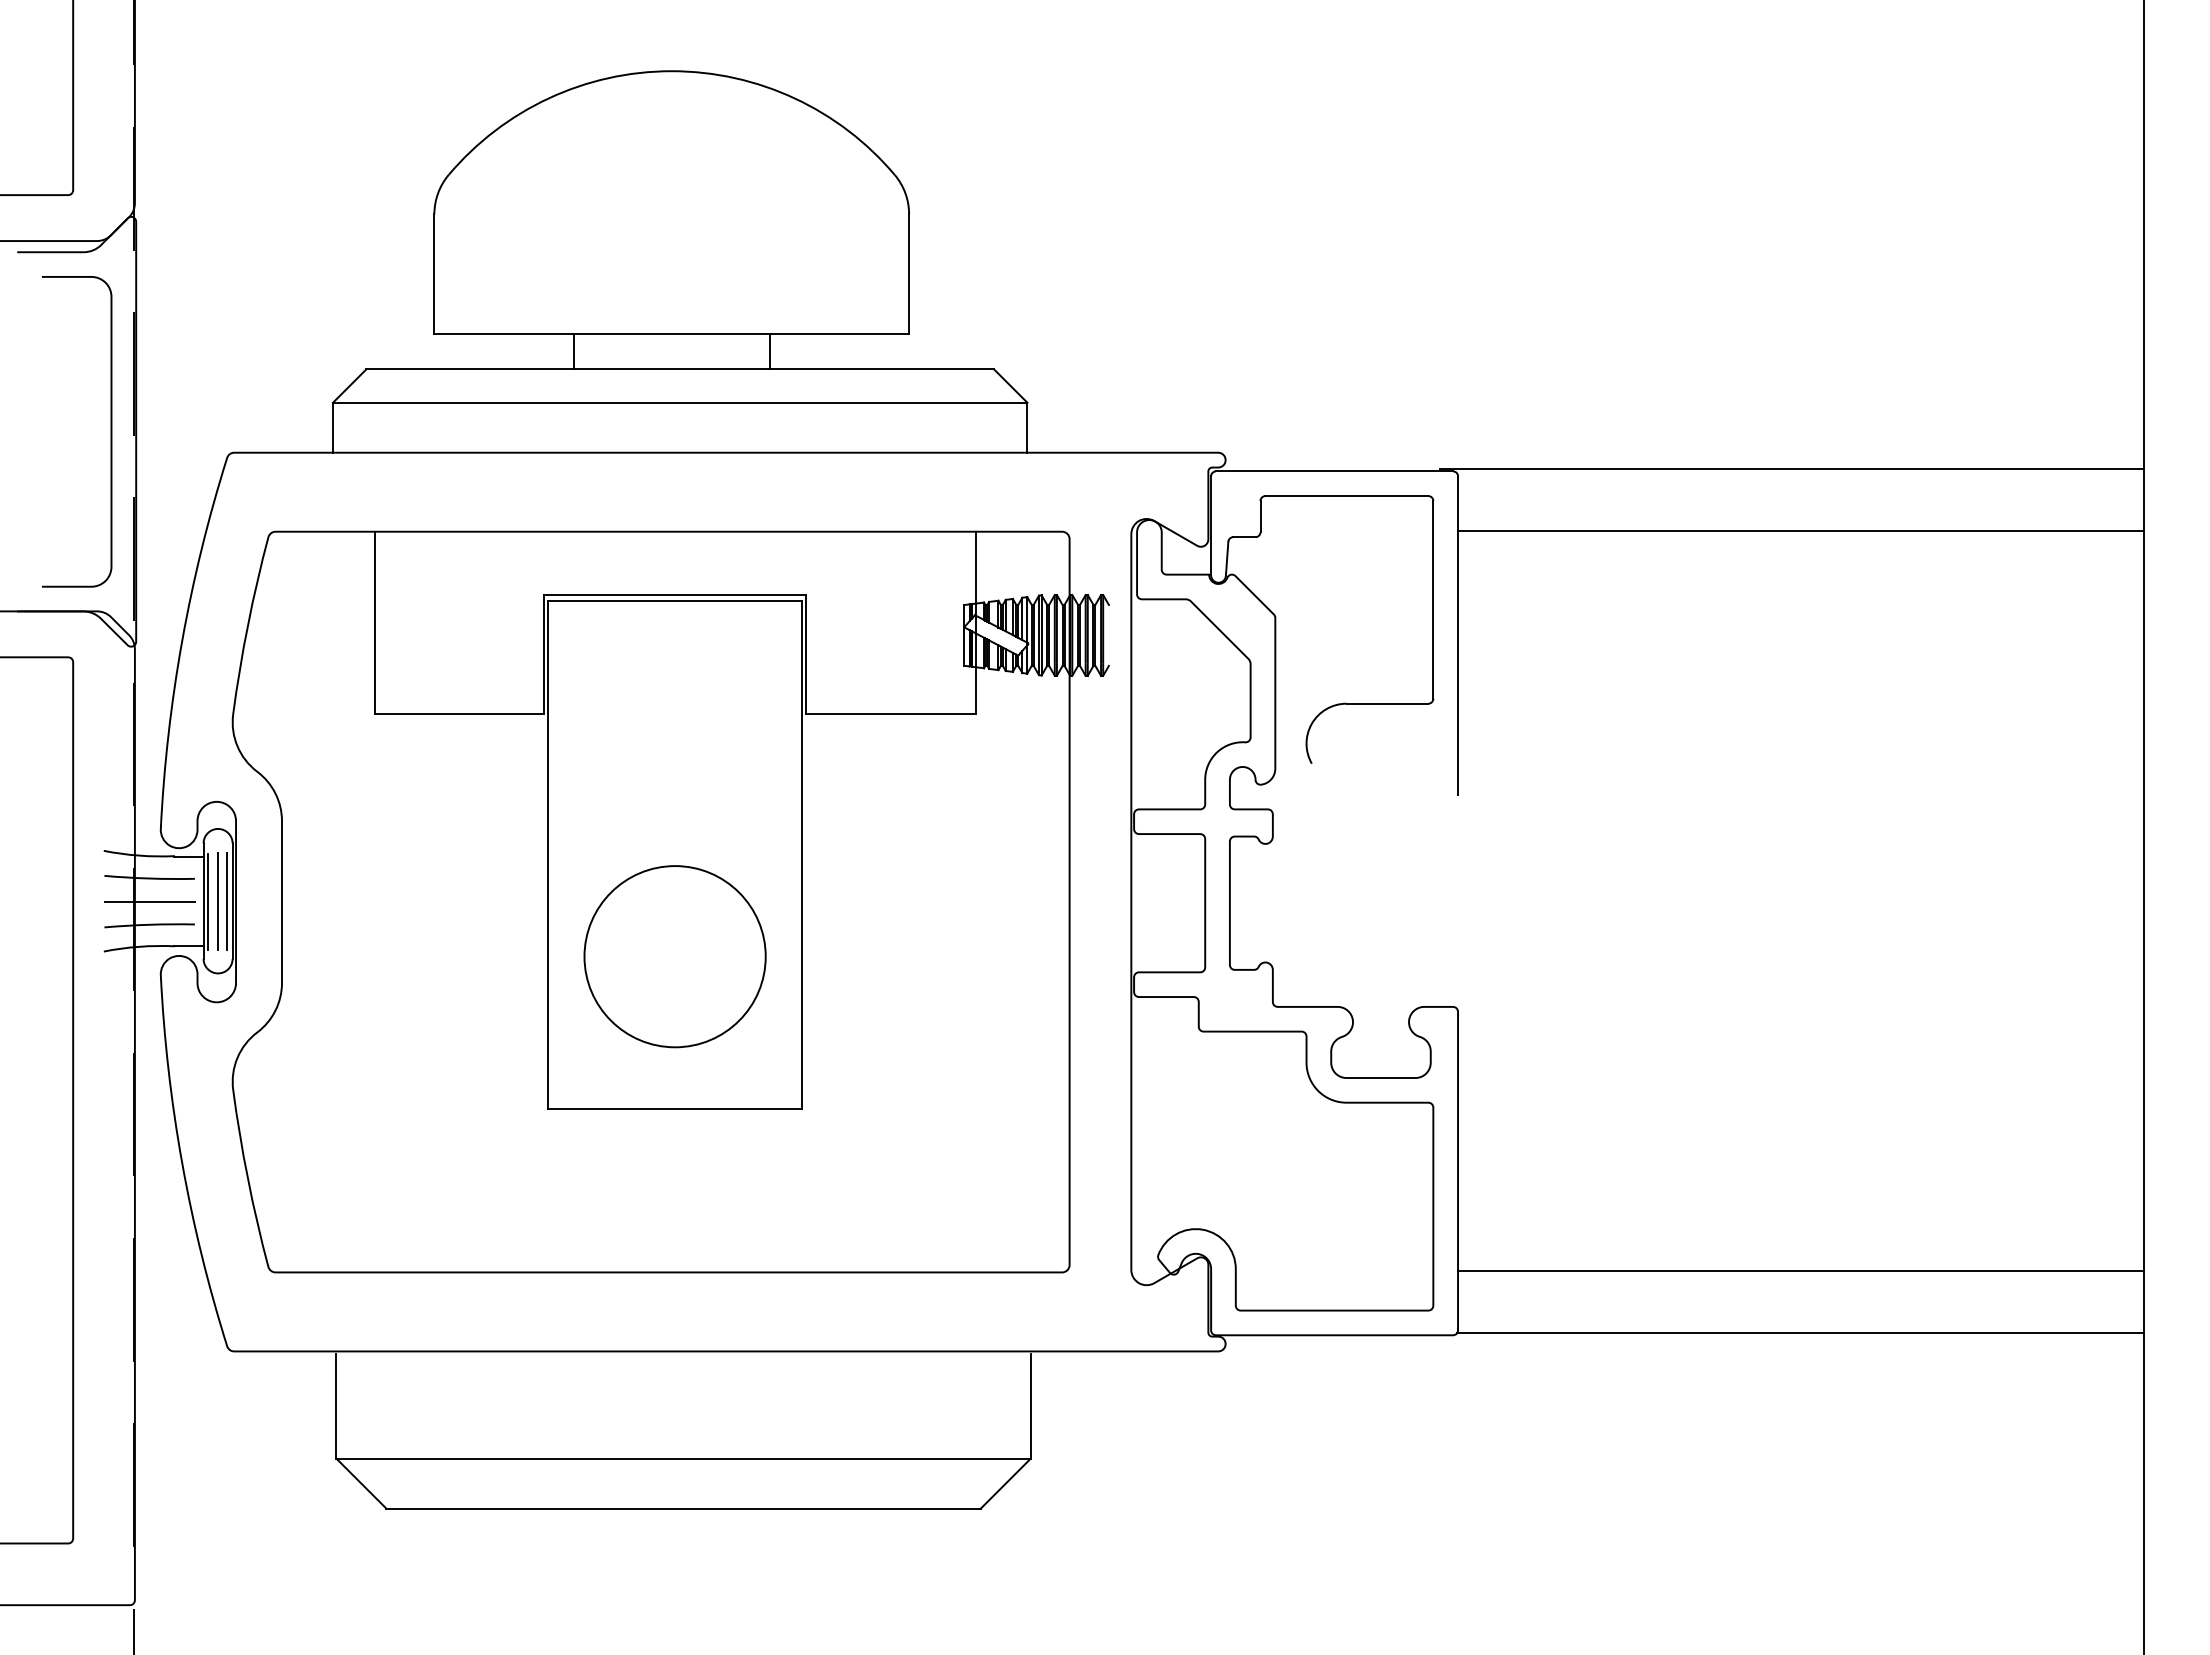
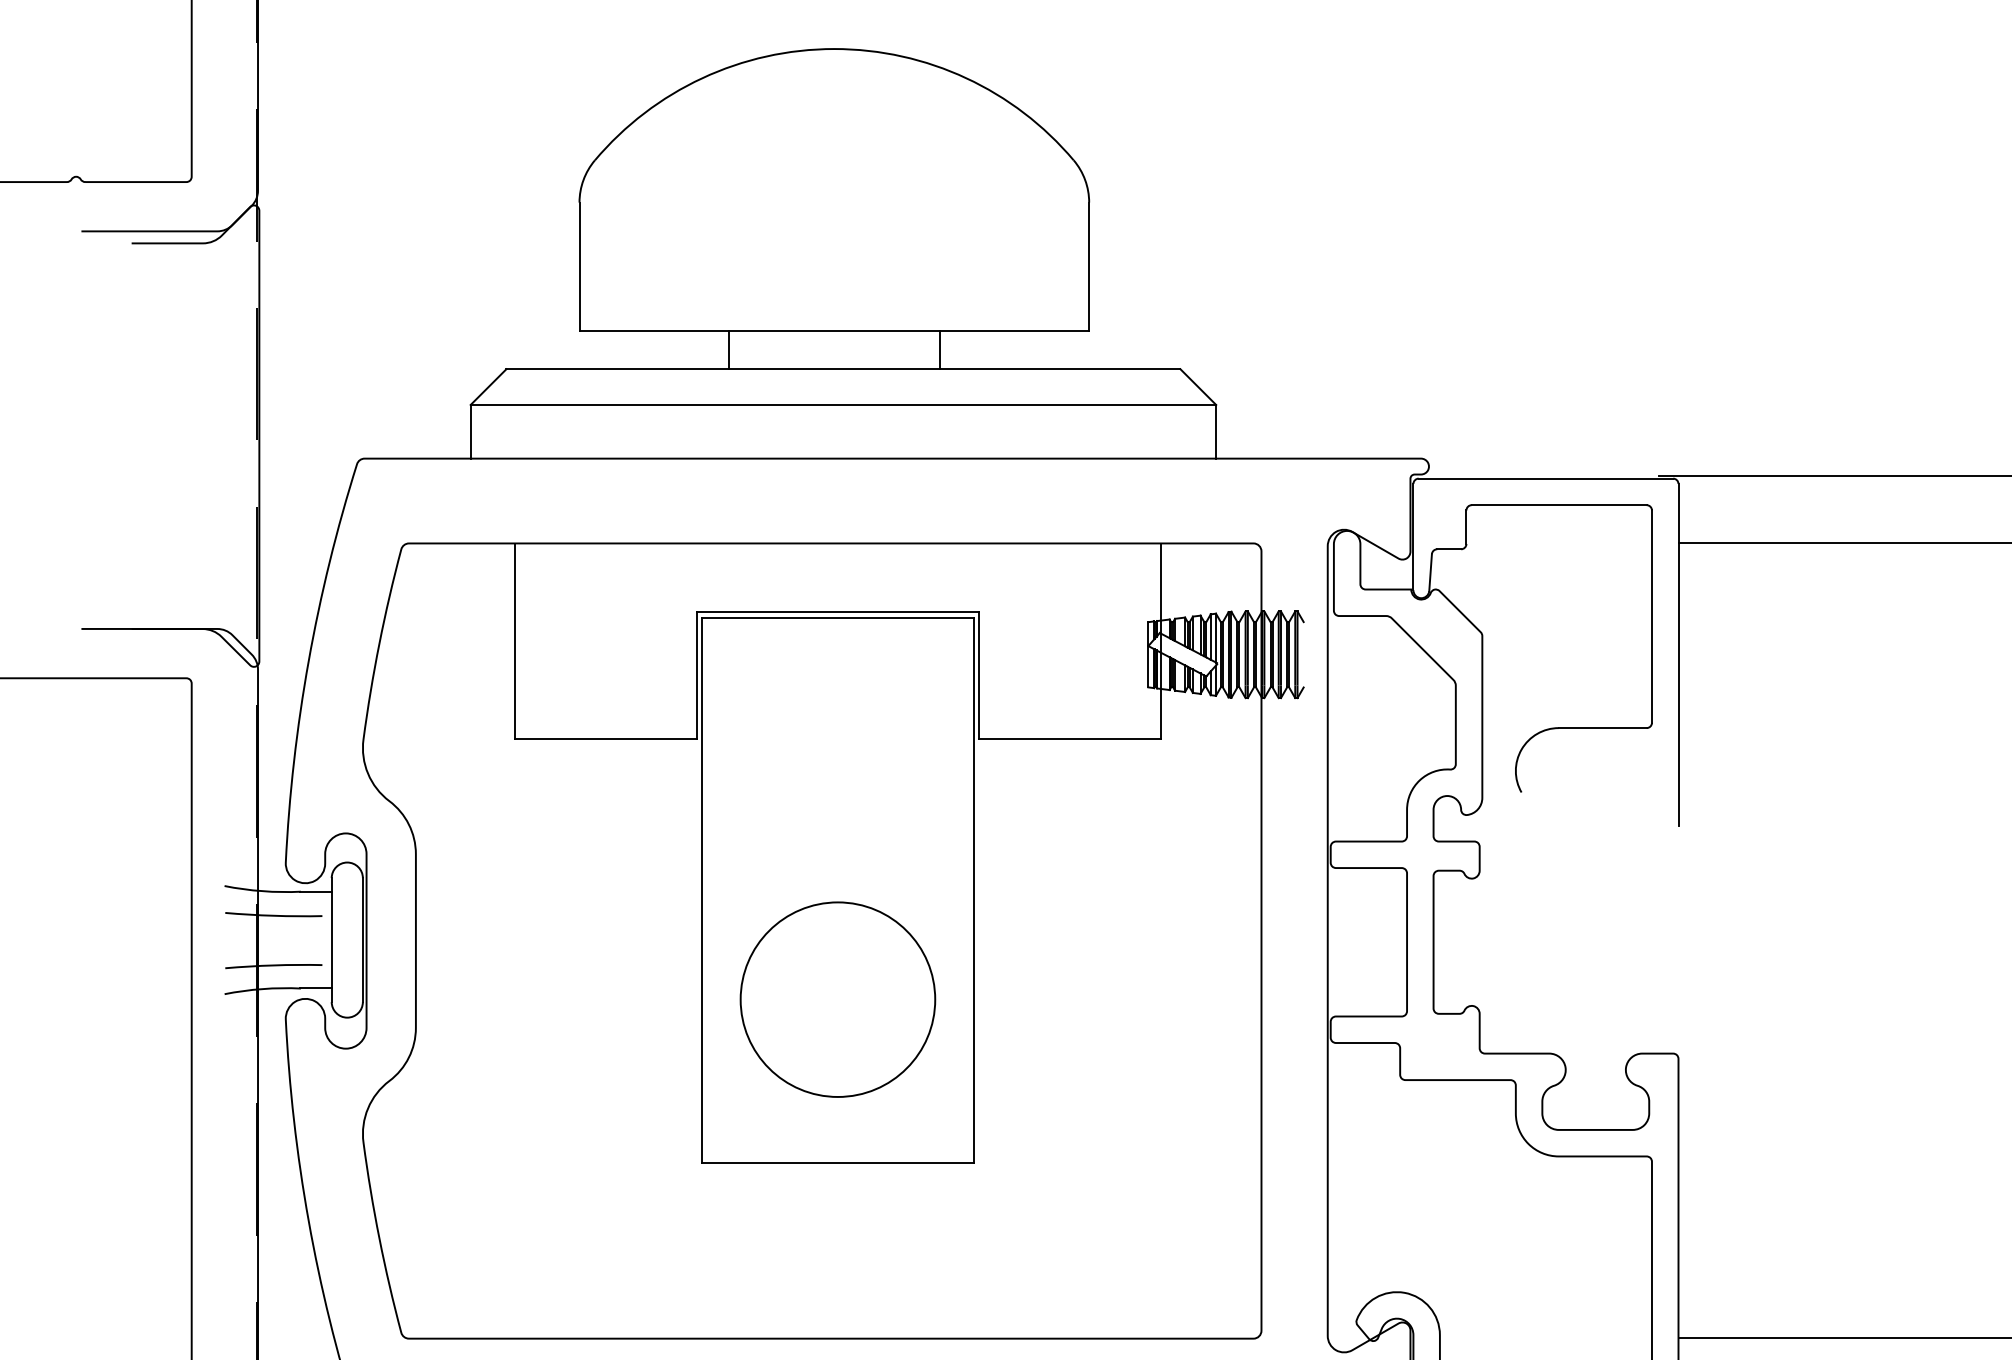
curve: (110, 431) -> (231, 435), removed
line: (149, 901) -> (273, 940), removed
line: (208, 901) -> (336, 940), removed
line: (217, 901) -> (346, 940), removed
line: (226, 901) -> (356, 940), removed

